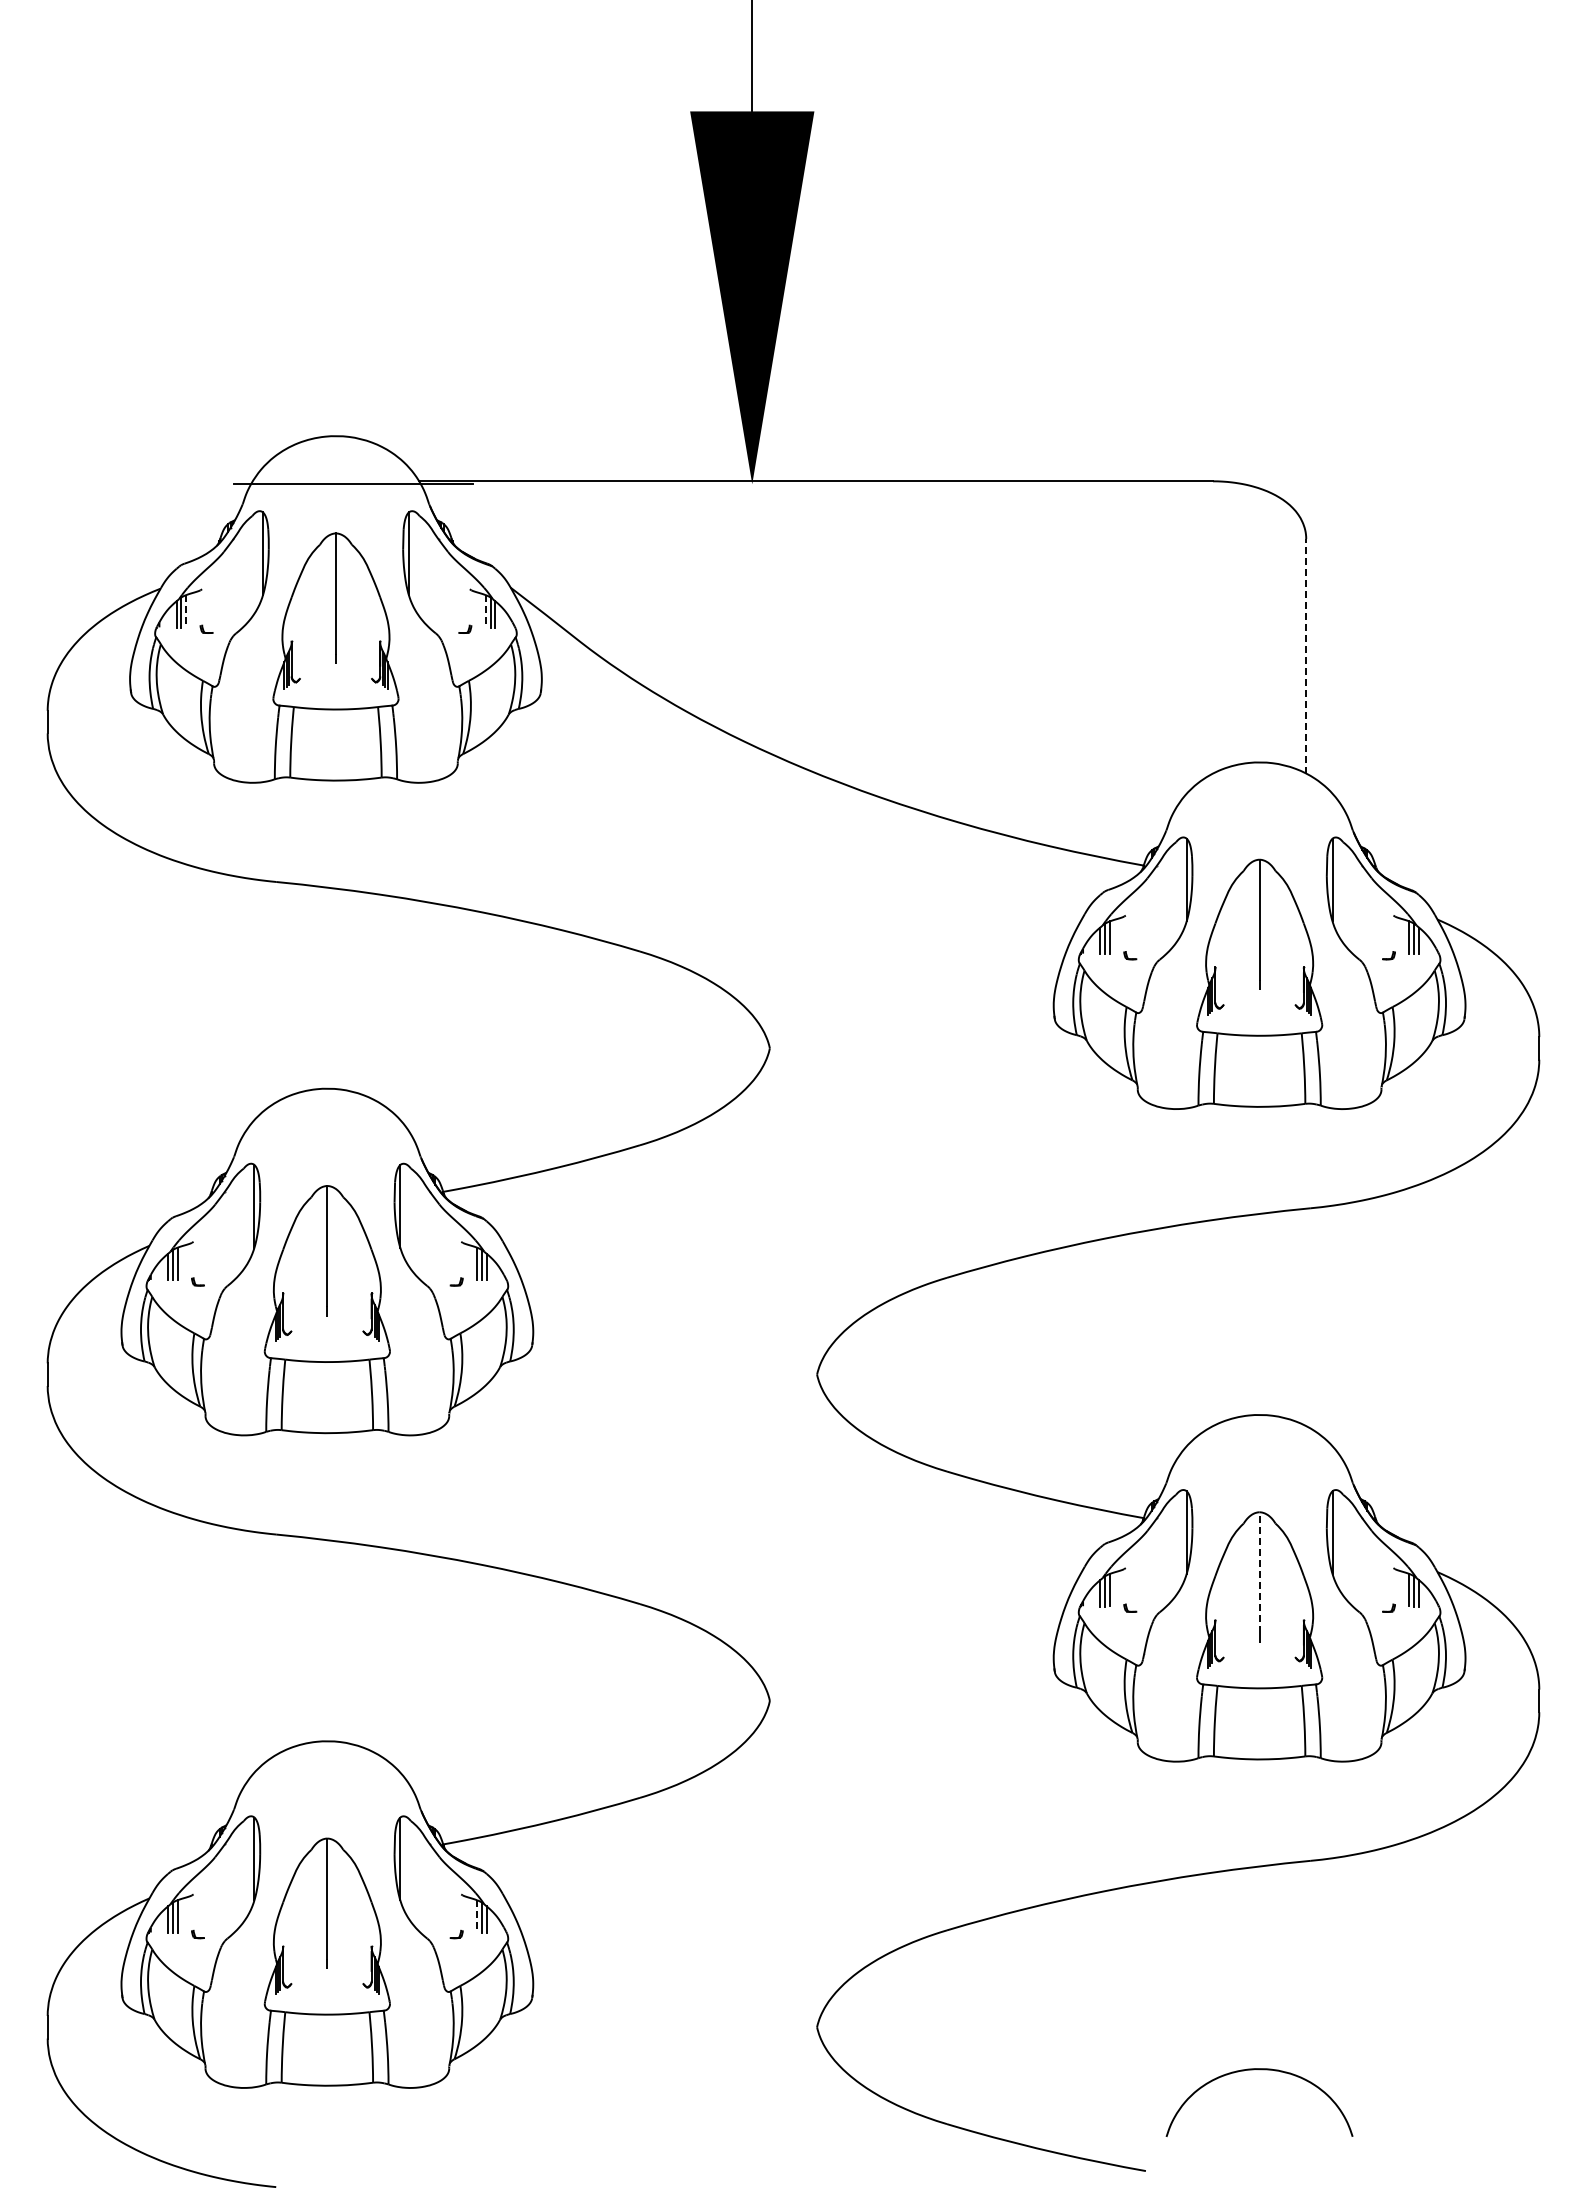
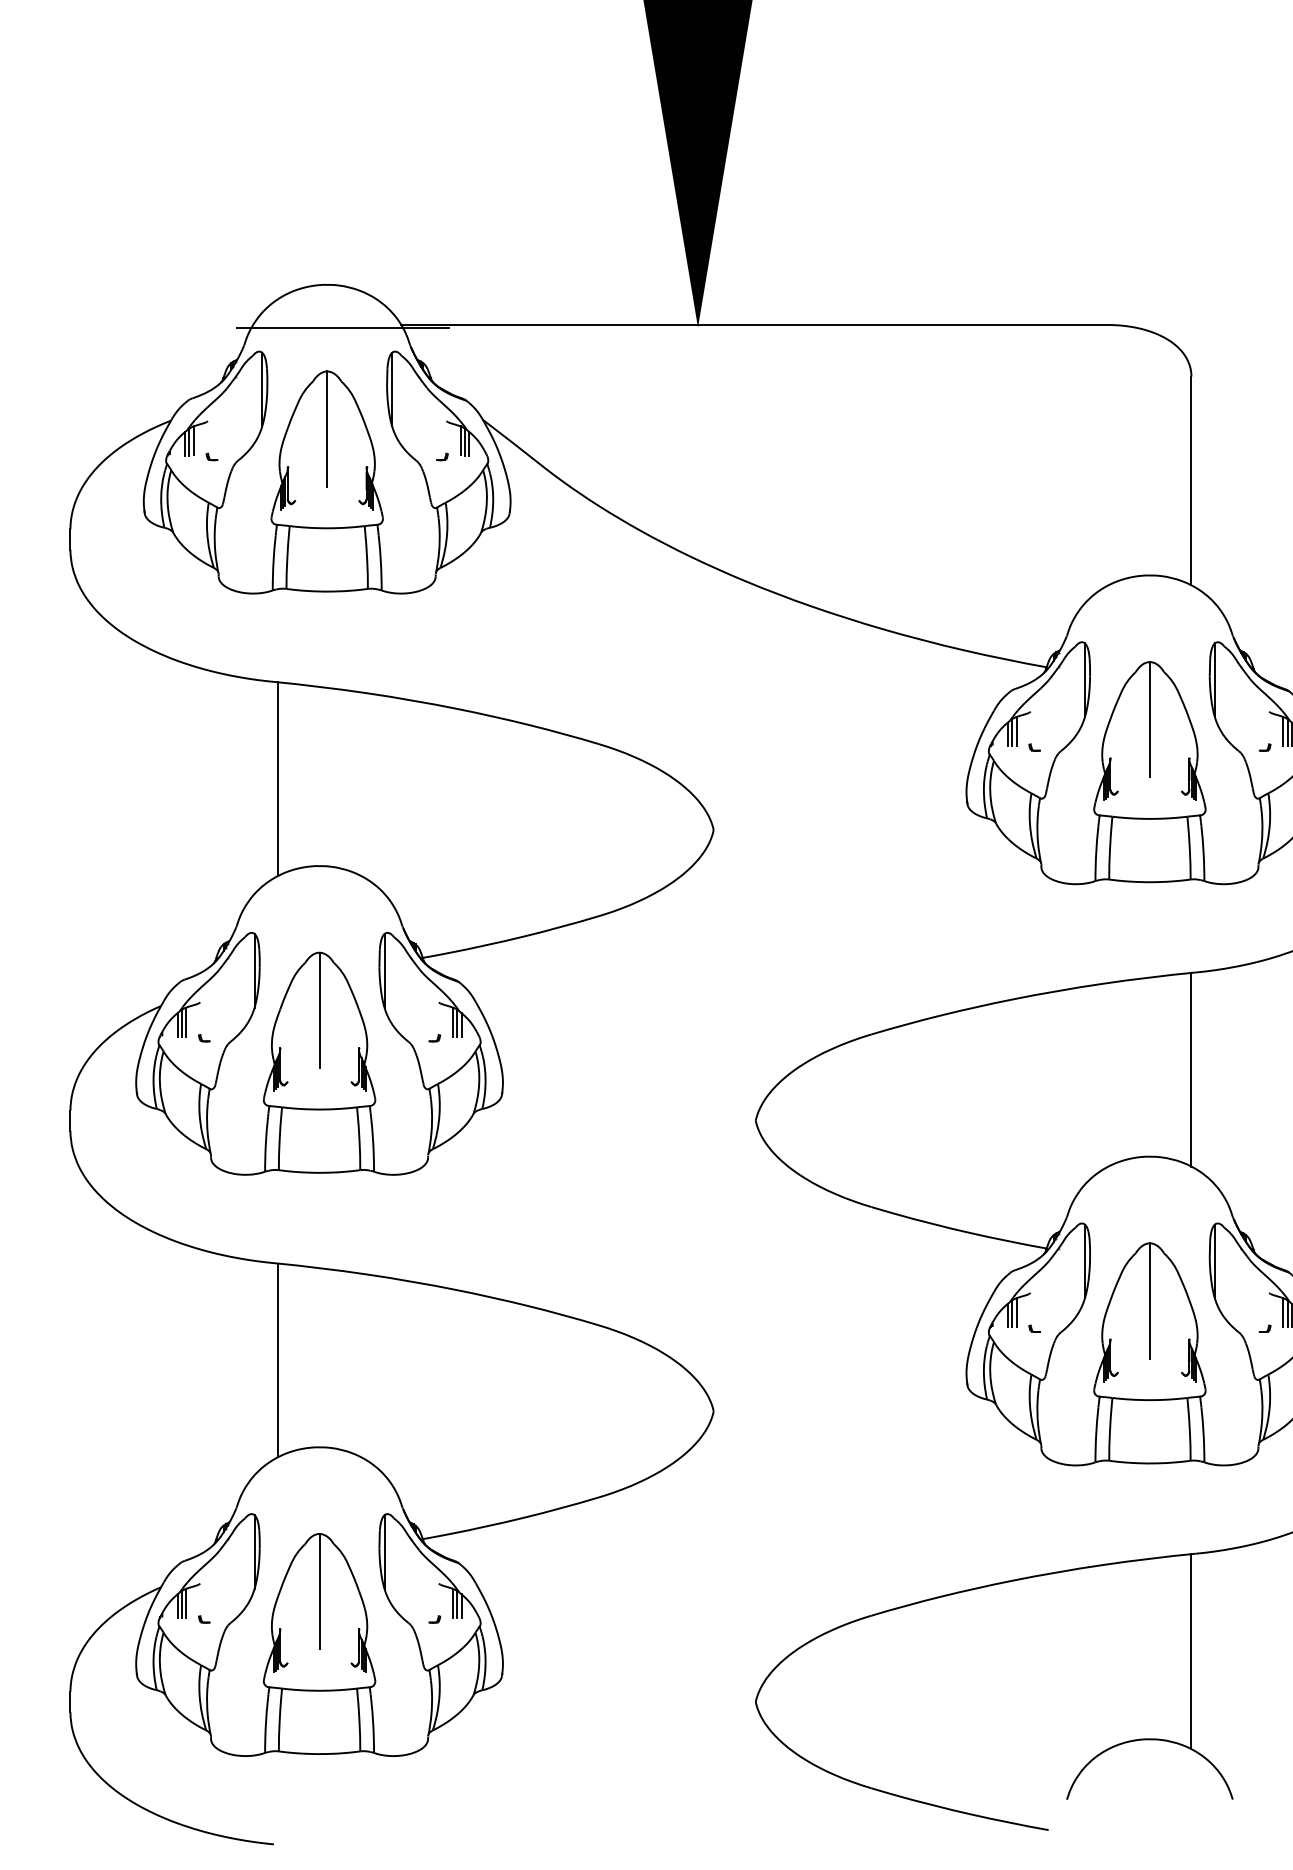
line: (186, 611) -> (194, 440), dashed -> solid
line: (485, 611) -> (460, 440), dashed -> solid
line: (1306, 655) -> (1191, 480), dashed -> solid
line: (280, 990) -> (277, 778), added
line: (1306, 1317) -> (1191, 1069), added
line: (1259, 1571) -> (1149, 1296), dashed -> solid
line: (280, 1643) -> (277, 1360), added
line: (477, 1917) -> (453, 1604), dashed -> solid
line: (1306, 1970) -> (1191, 1651), added

